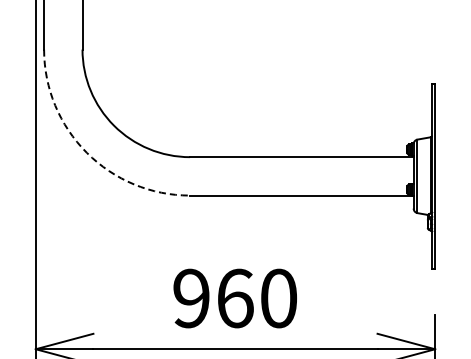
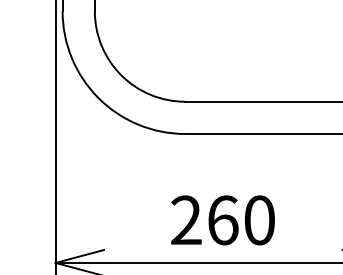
arc: (86, 152) -> (98, 97), dashed -> solid
text: (191, 298) -> (186, 220), 960 -> 260

